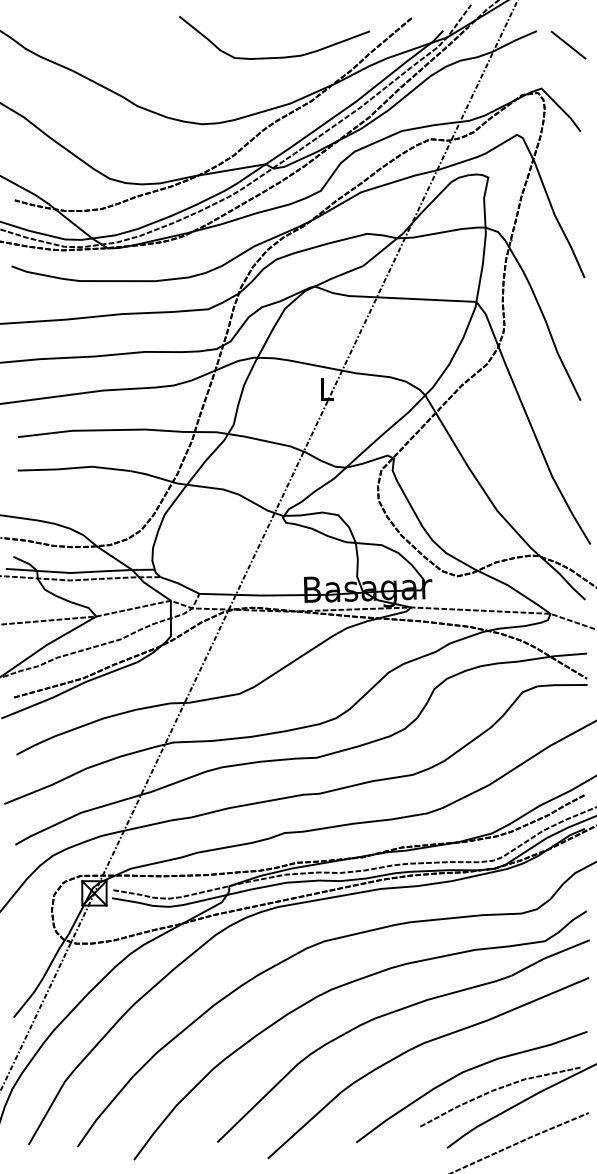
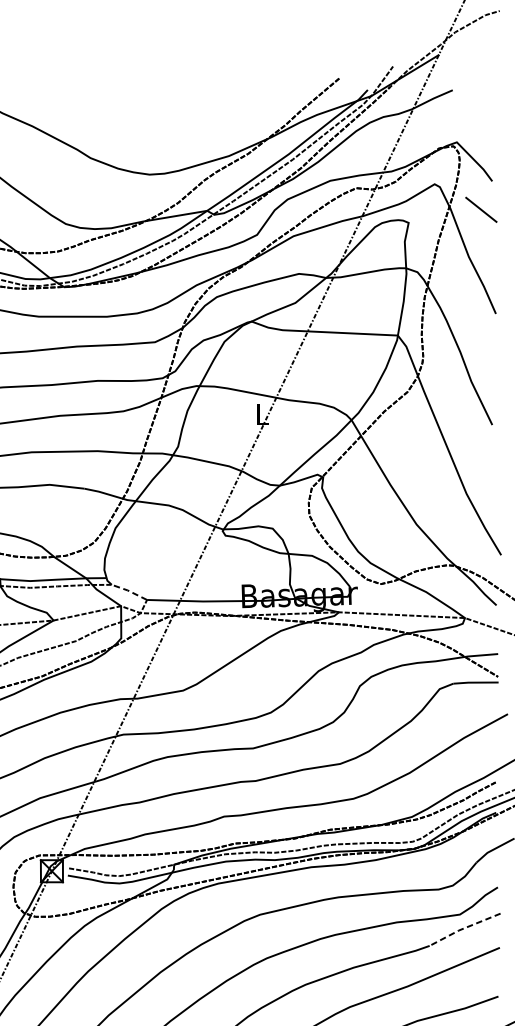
line: (568, 44) -> (481, 209), moved
curve: (279, 56) -> (219, 113), removed
line: (179, 584) -> (128, 591), solid -> dashed
line: (549, 956) -> (464, 928), solid -> dashed

